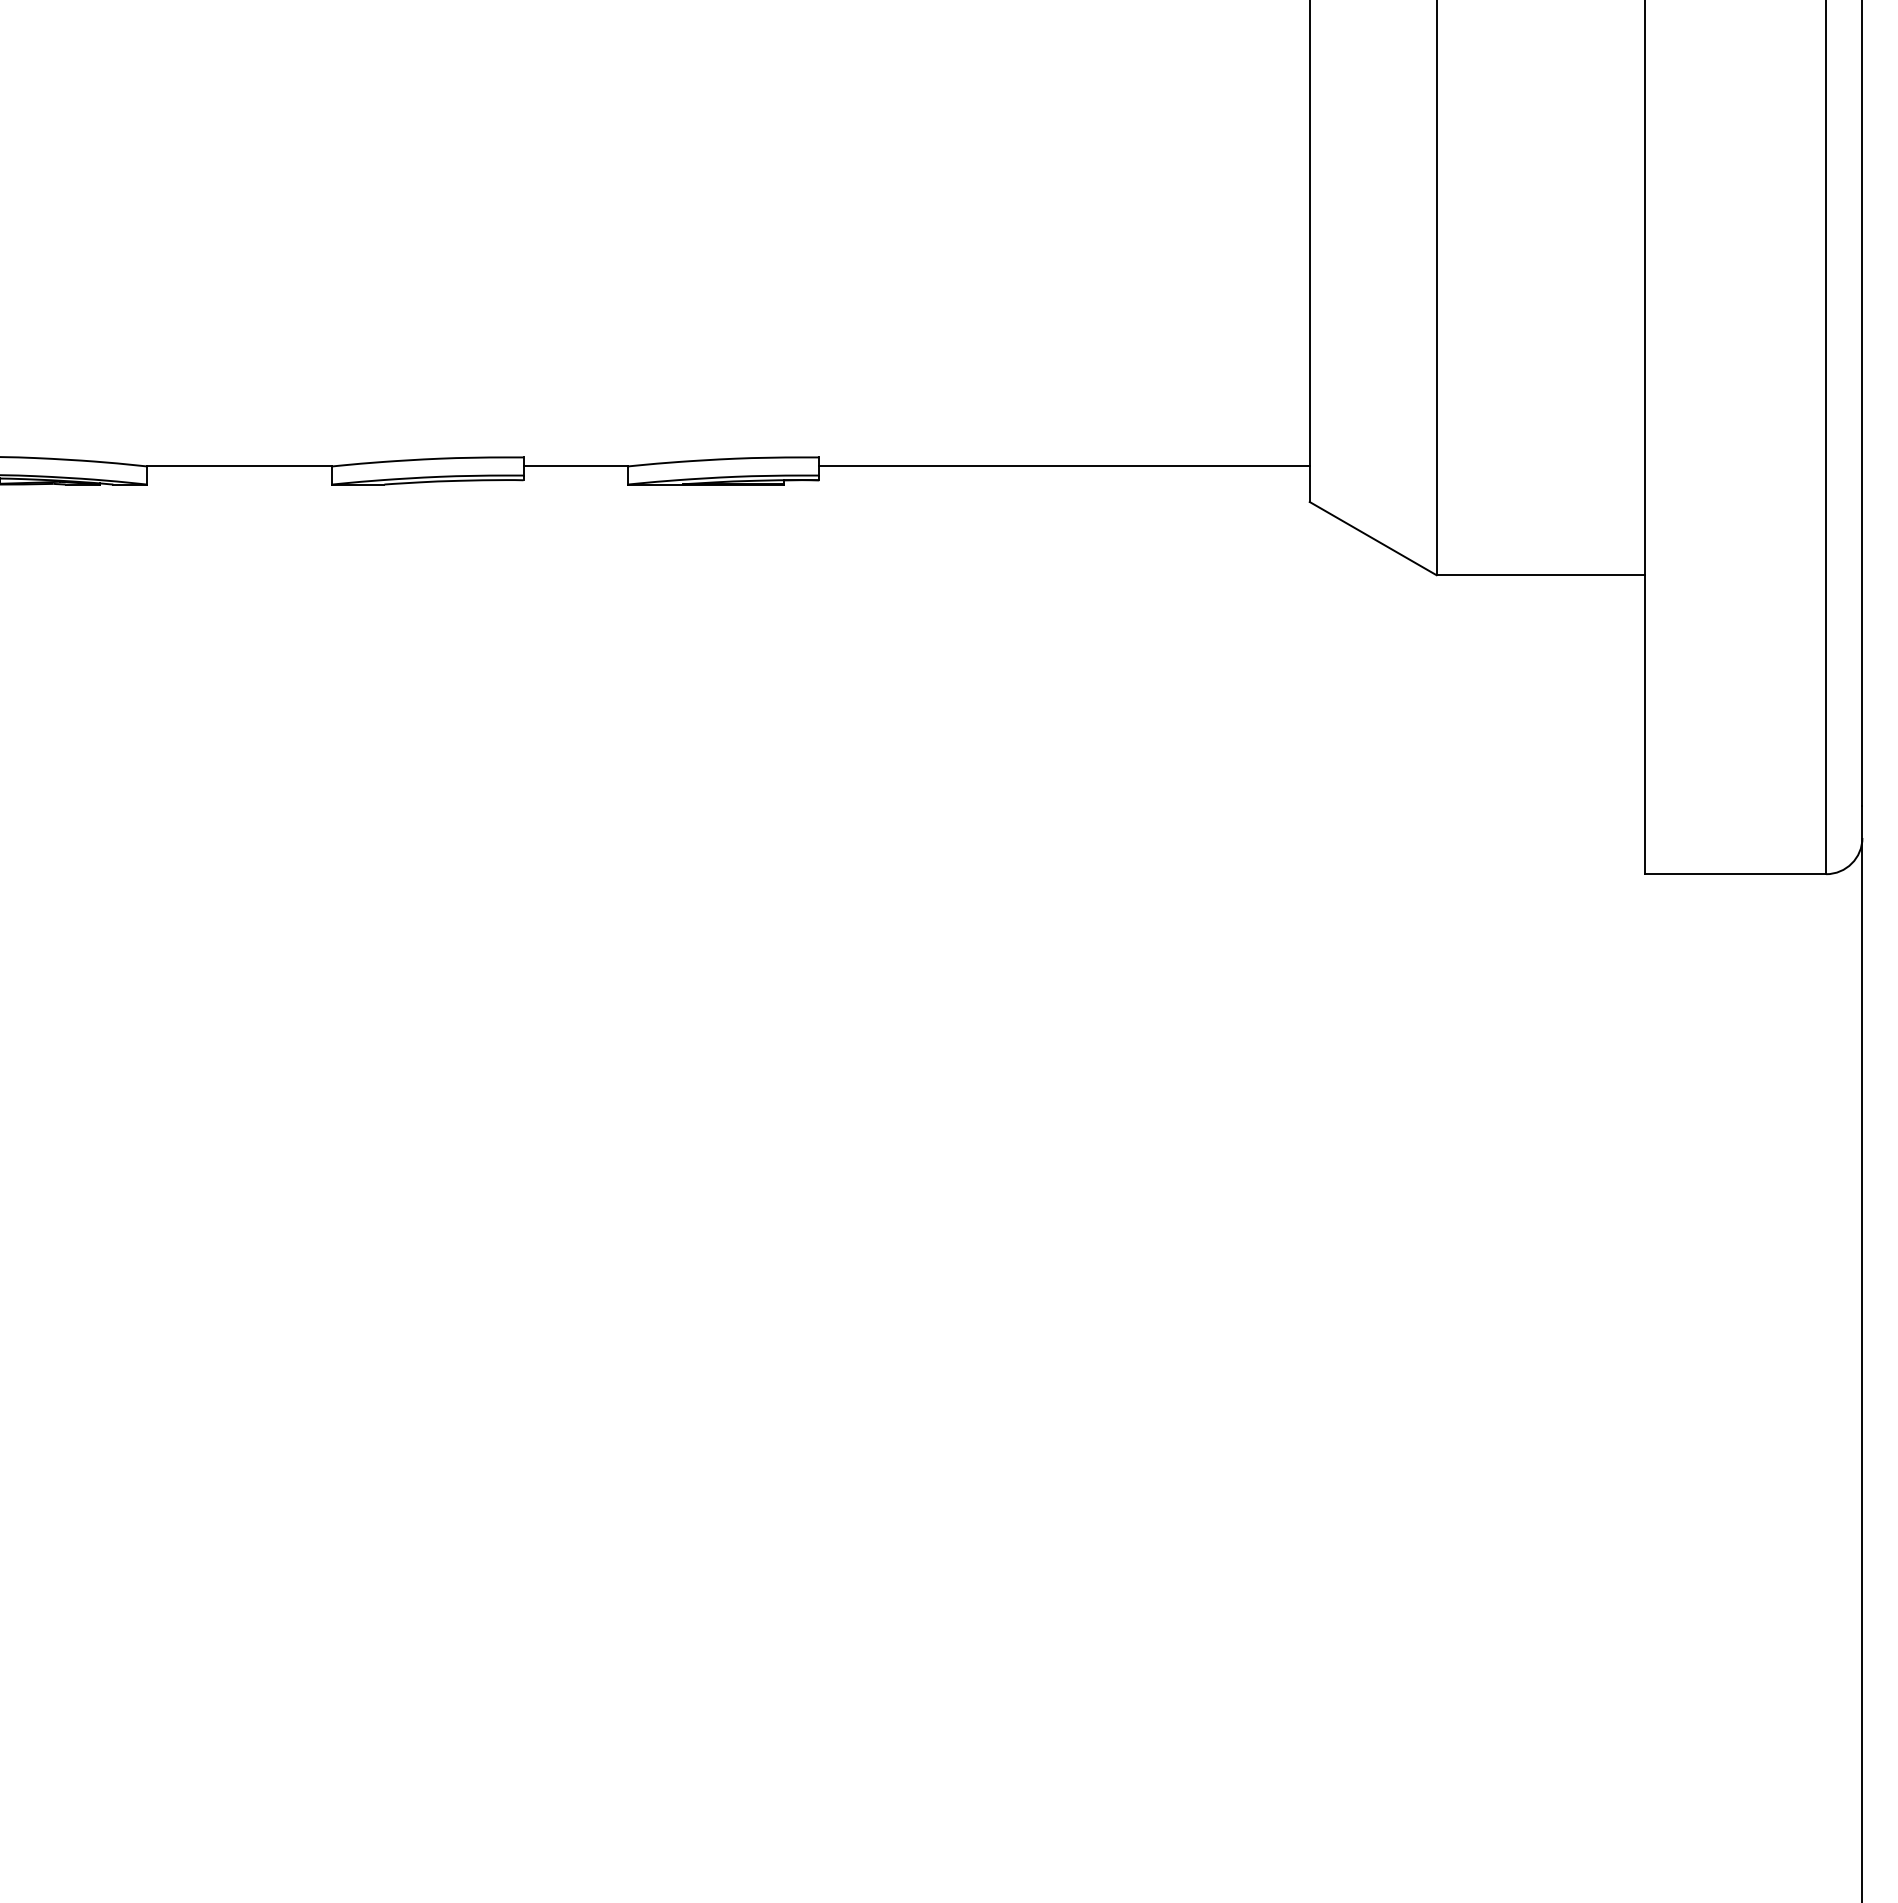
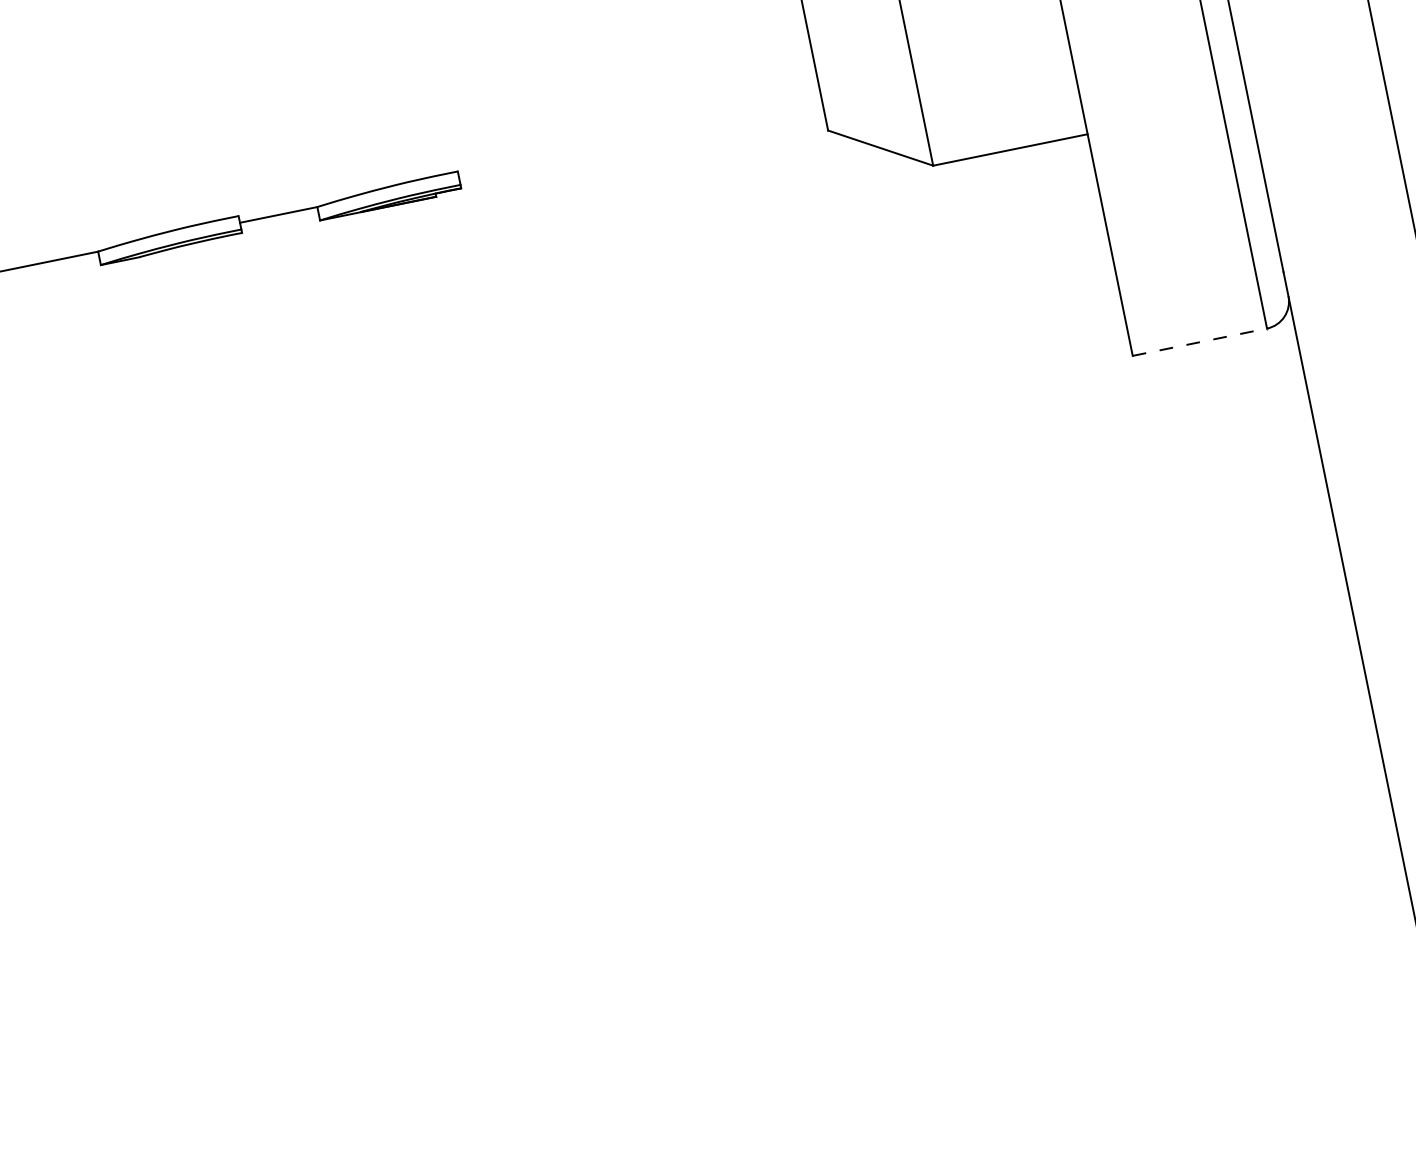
line: (1064, 466) -> (641, 141), removed
line: (1735, 874) -> (1199, 342), solid -> dashed

